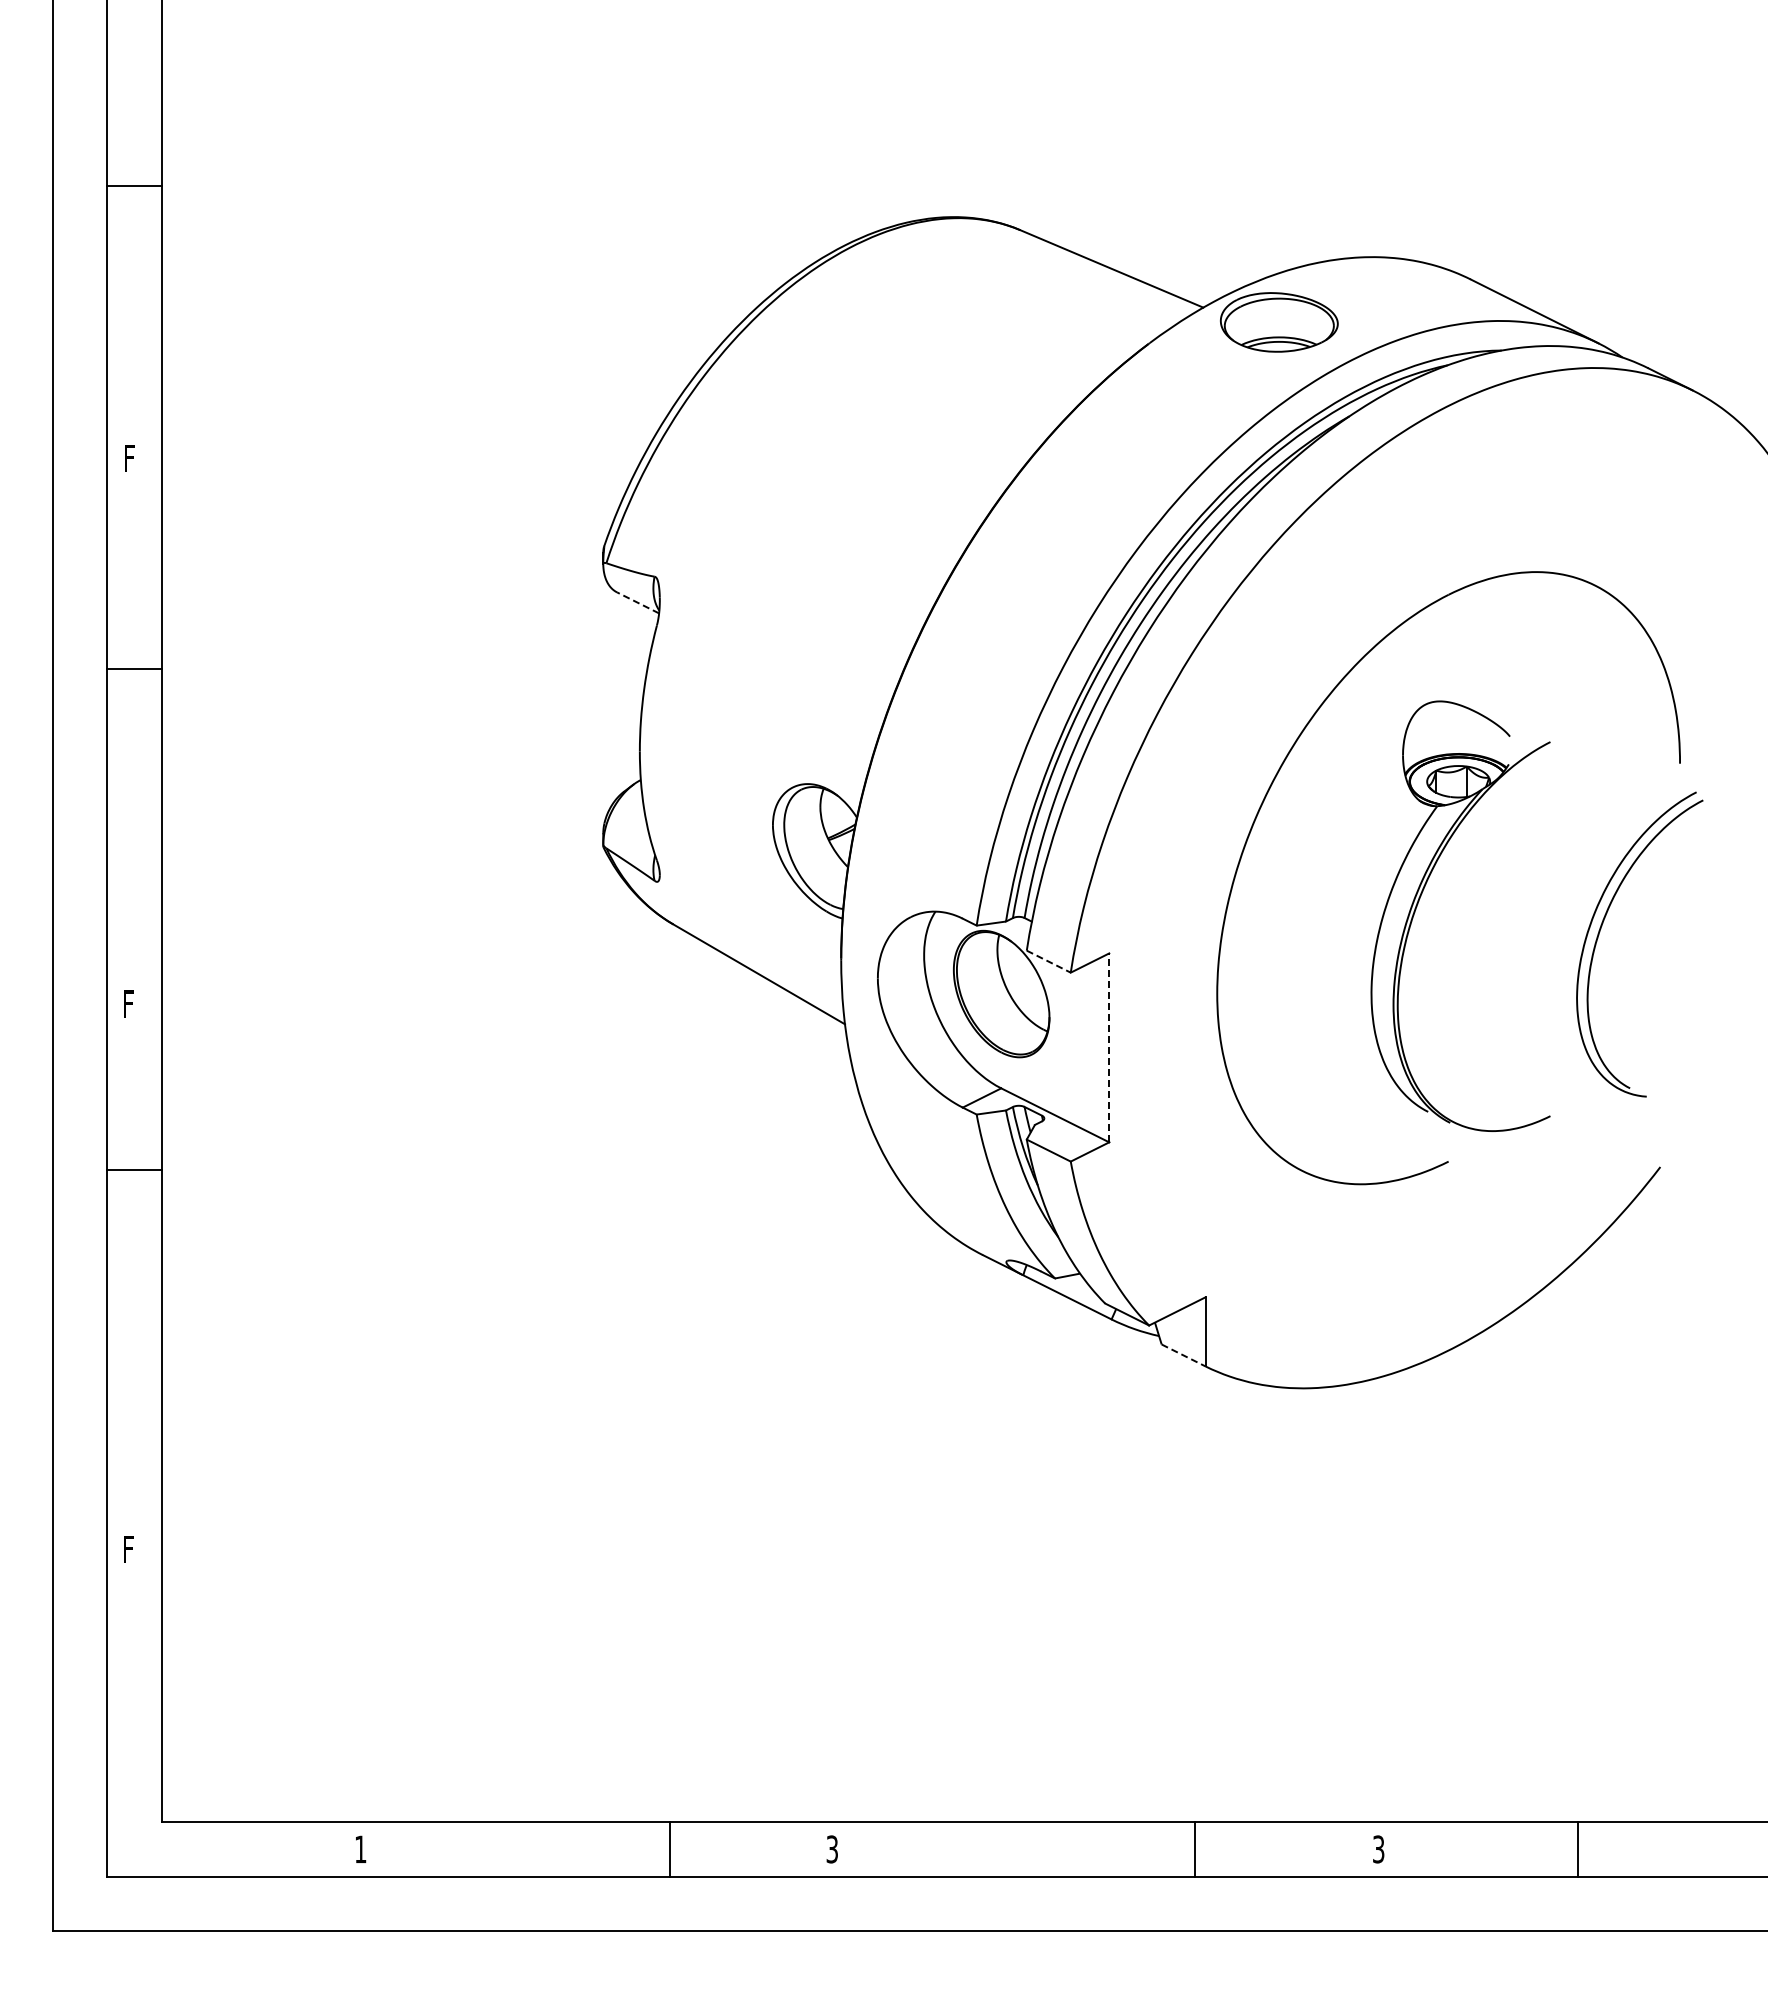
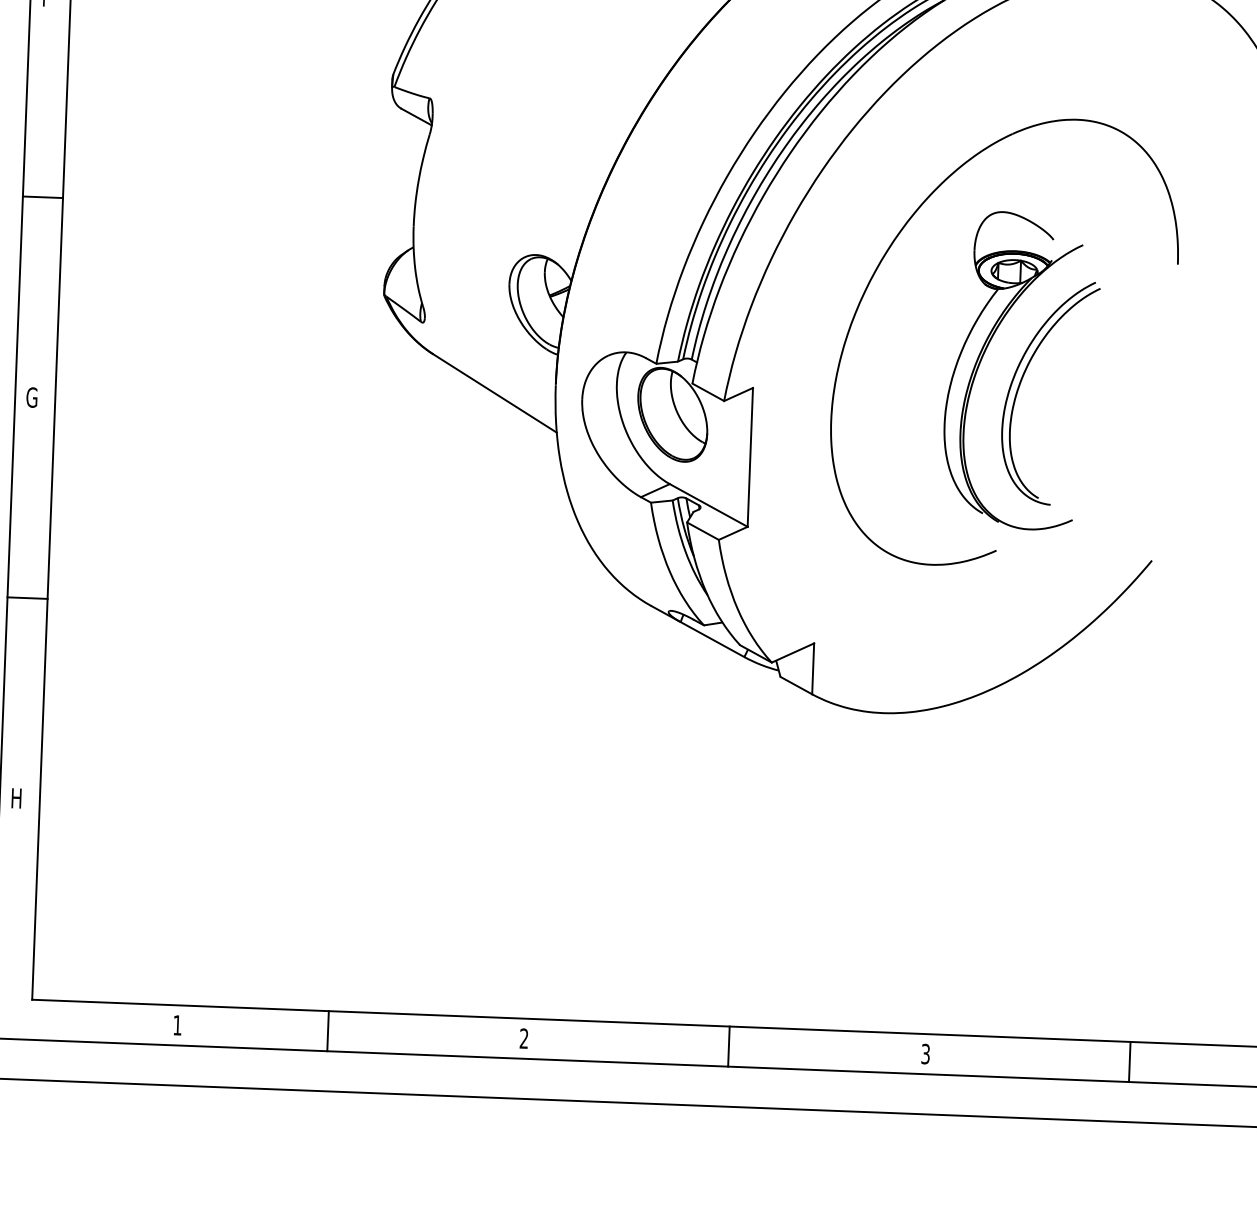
line: (637, 602) -> (416, 116), dashed -> solid
line: (134, 669) -> (42, 197), moved
part: (1600, 932) -> (1021, 382), moved
line: (1048, 961) -> (708, 392), dashed -> solid
text: (129, 1004) -> (31, 397), F -> G
line: (1109, 1047) -> (750, 457), dashed -> solid
line: (134, 1169) -> (27, 597), moved
line: (1183, 1355) -> (796, 685), dashed -> solid
text: (131, 1549) -> (17, 798), F -> H
line: (669, 1849) -> (328, 1031), moved
text: (831, 1849) -> (523, 1038), 3 -> 2
line: (1194, 1849) -> (728, 1046), moved
line: (1578, 1849) -> (1129, 1062), moved

